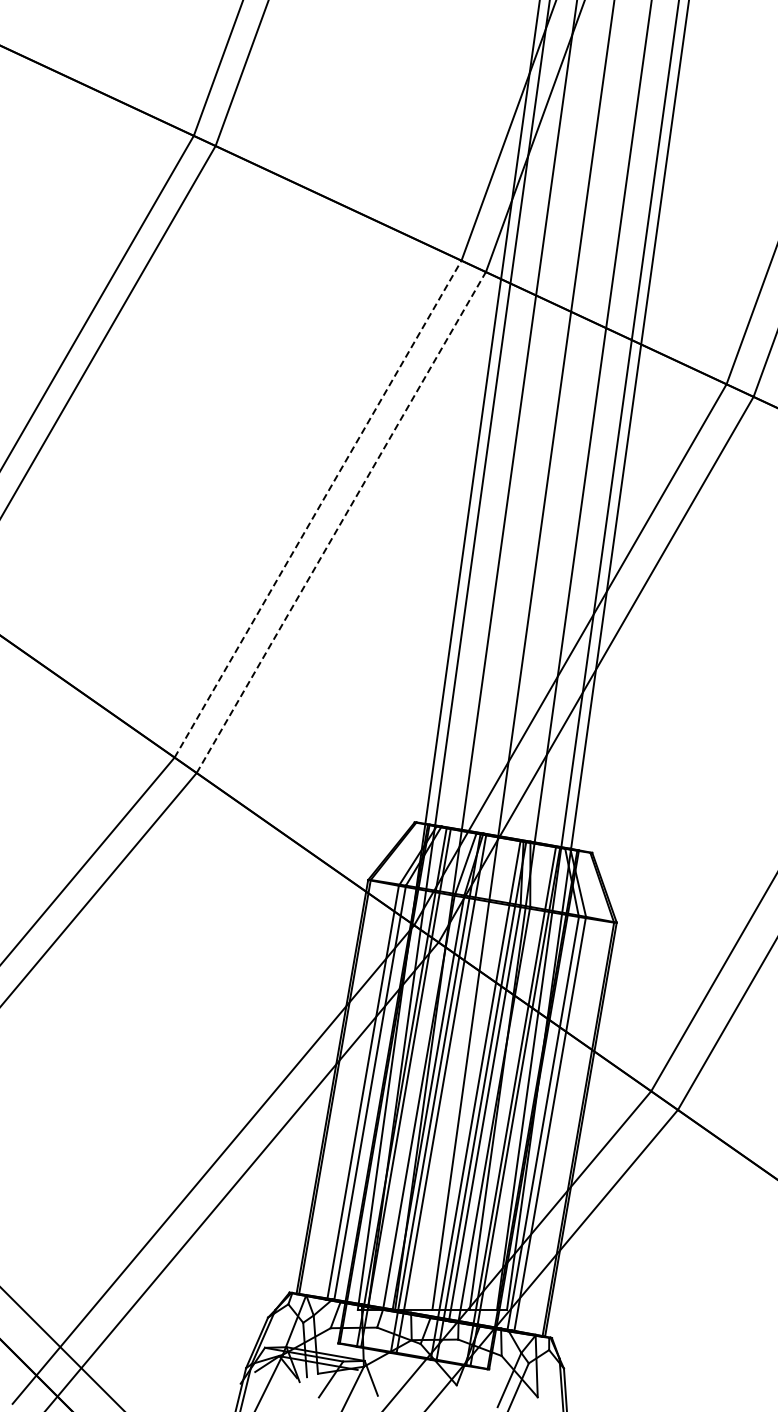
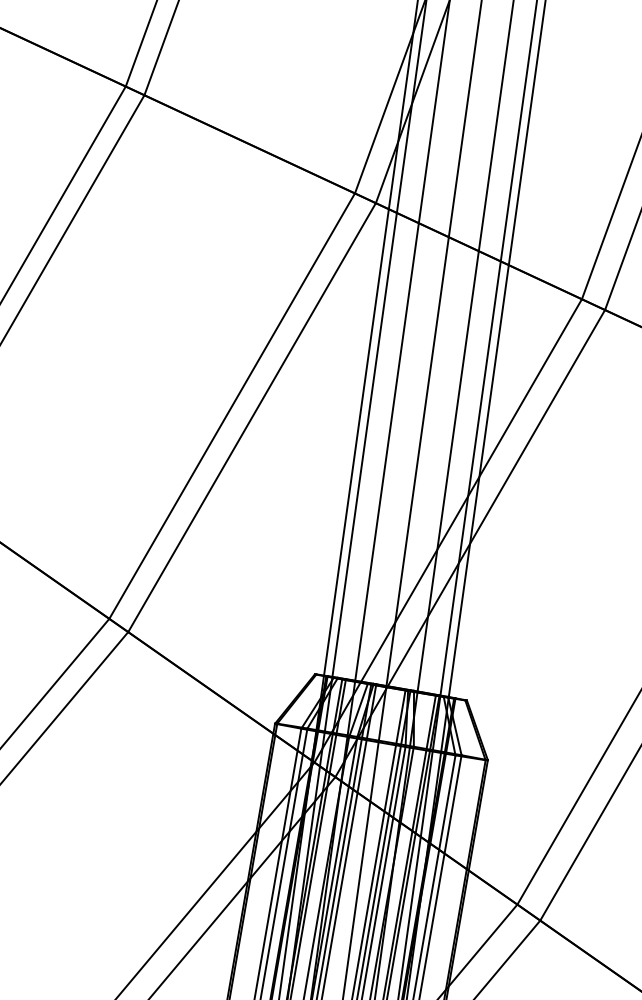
line: (318, 509) -> (232, 406), dashed -> solid
line: (341, 522) -> (252, 417), dashed -> solid

